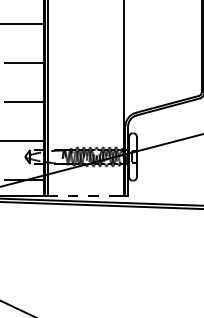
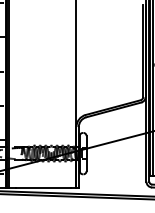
line: (87, 195) -> (43, 187), dashed -> solid

